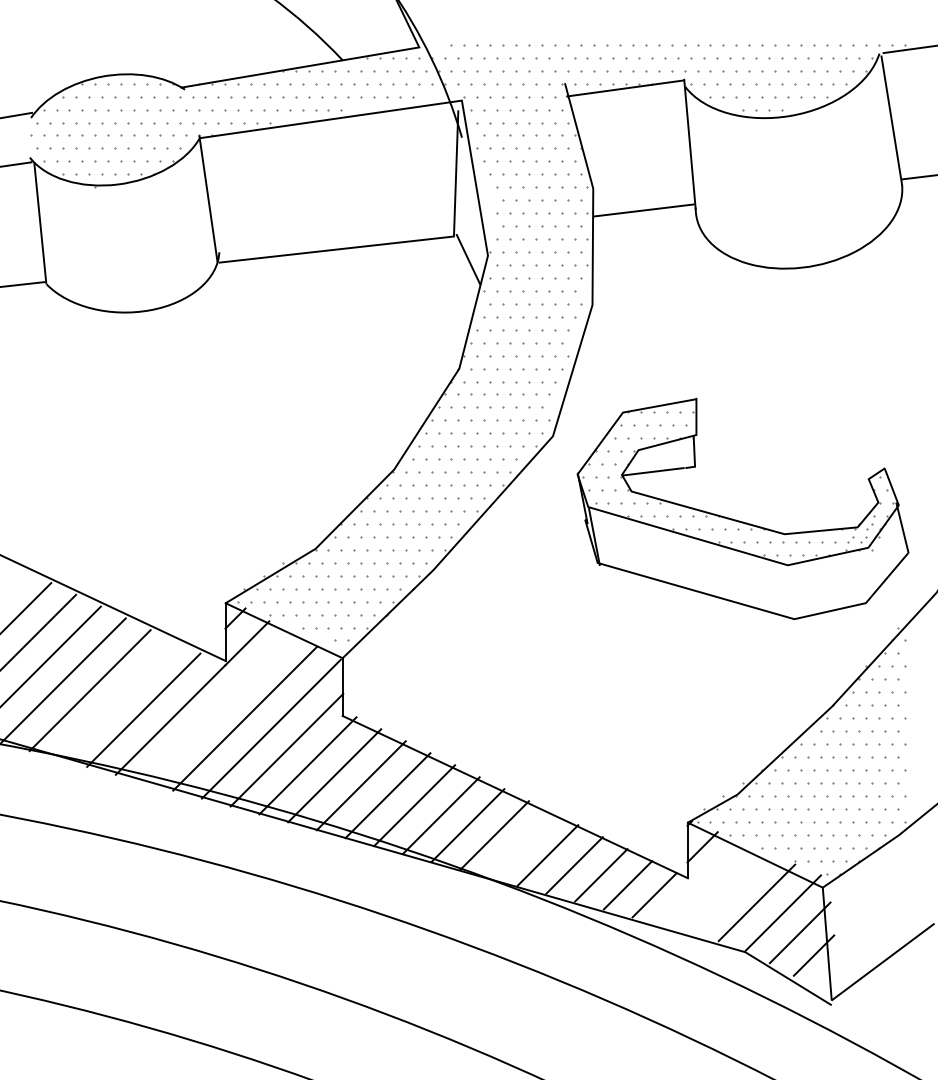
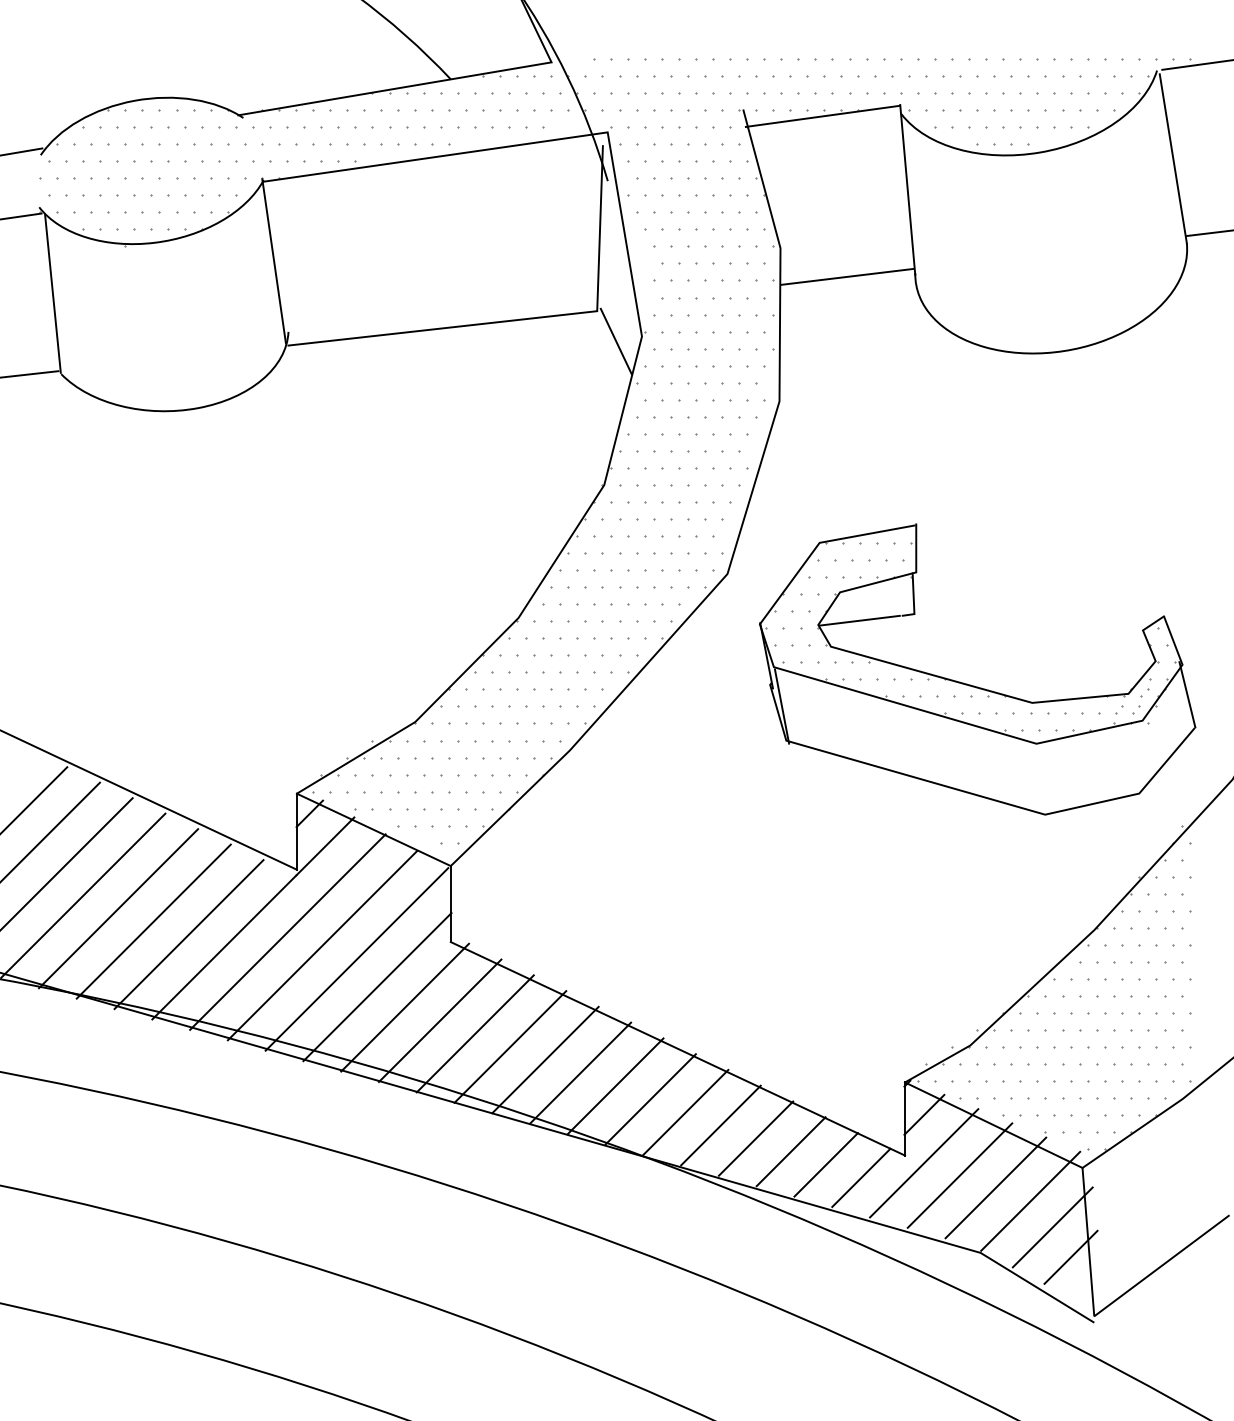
line: (116, 700) -> (153, 921), added
line: (218, 707) -> (287, 931), added
line: (521, 844) -> (685, 1111), added
line: (702, 884) -> (924, 1163), added
line: (729, 893) -> (959, 1175), added

